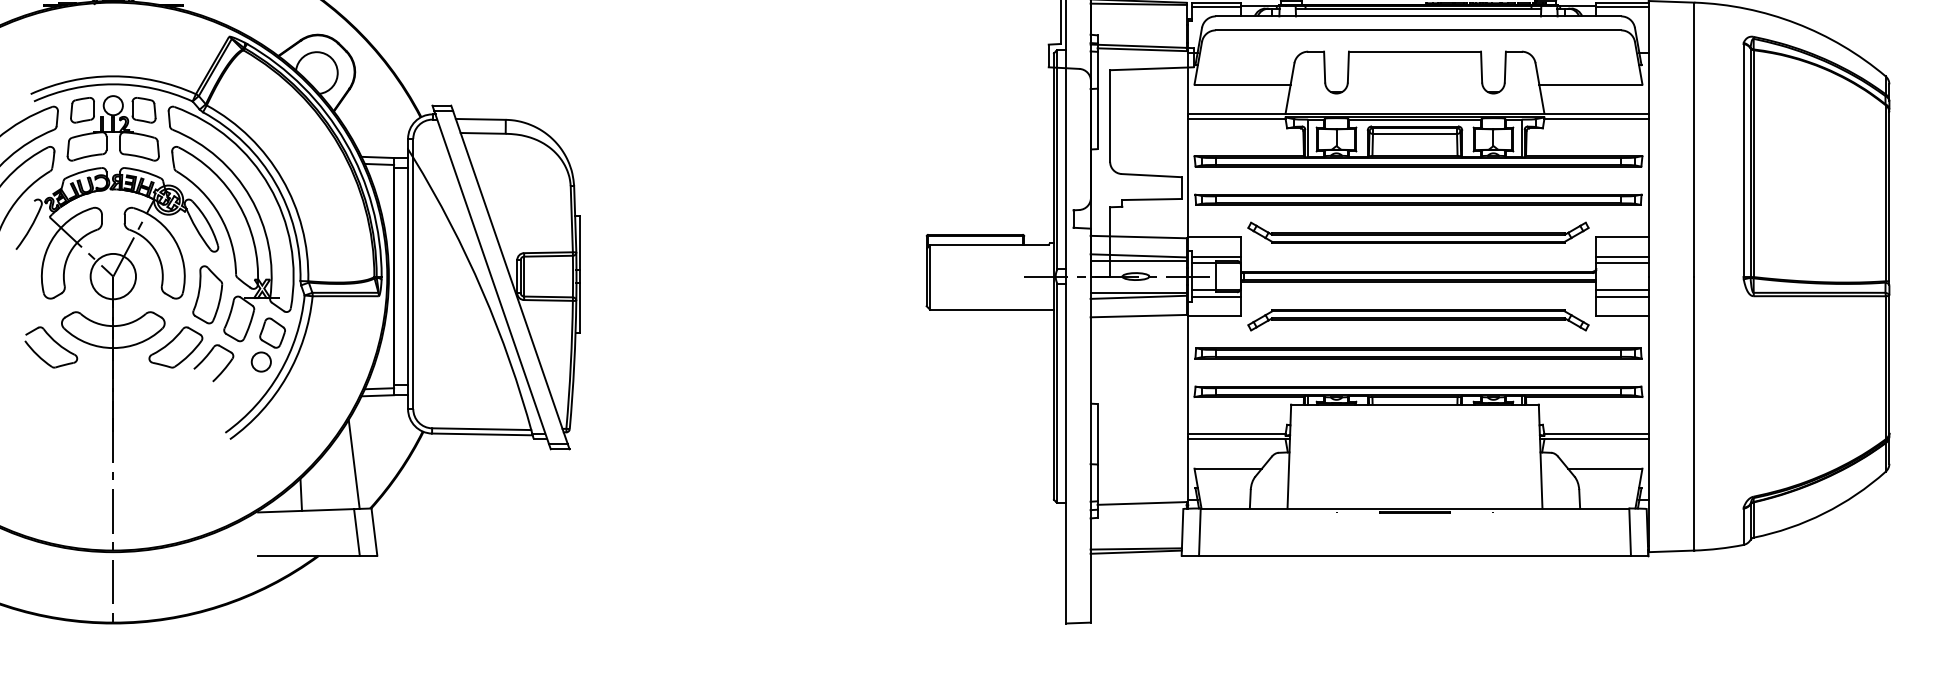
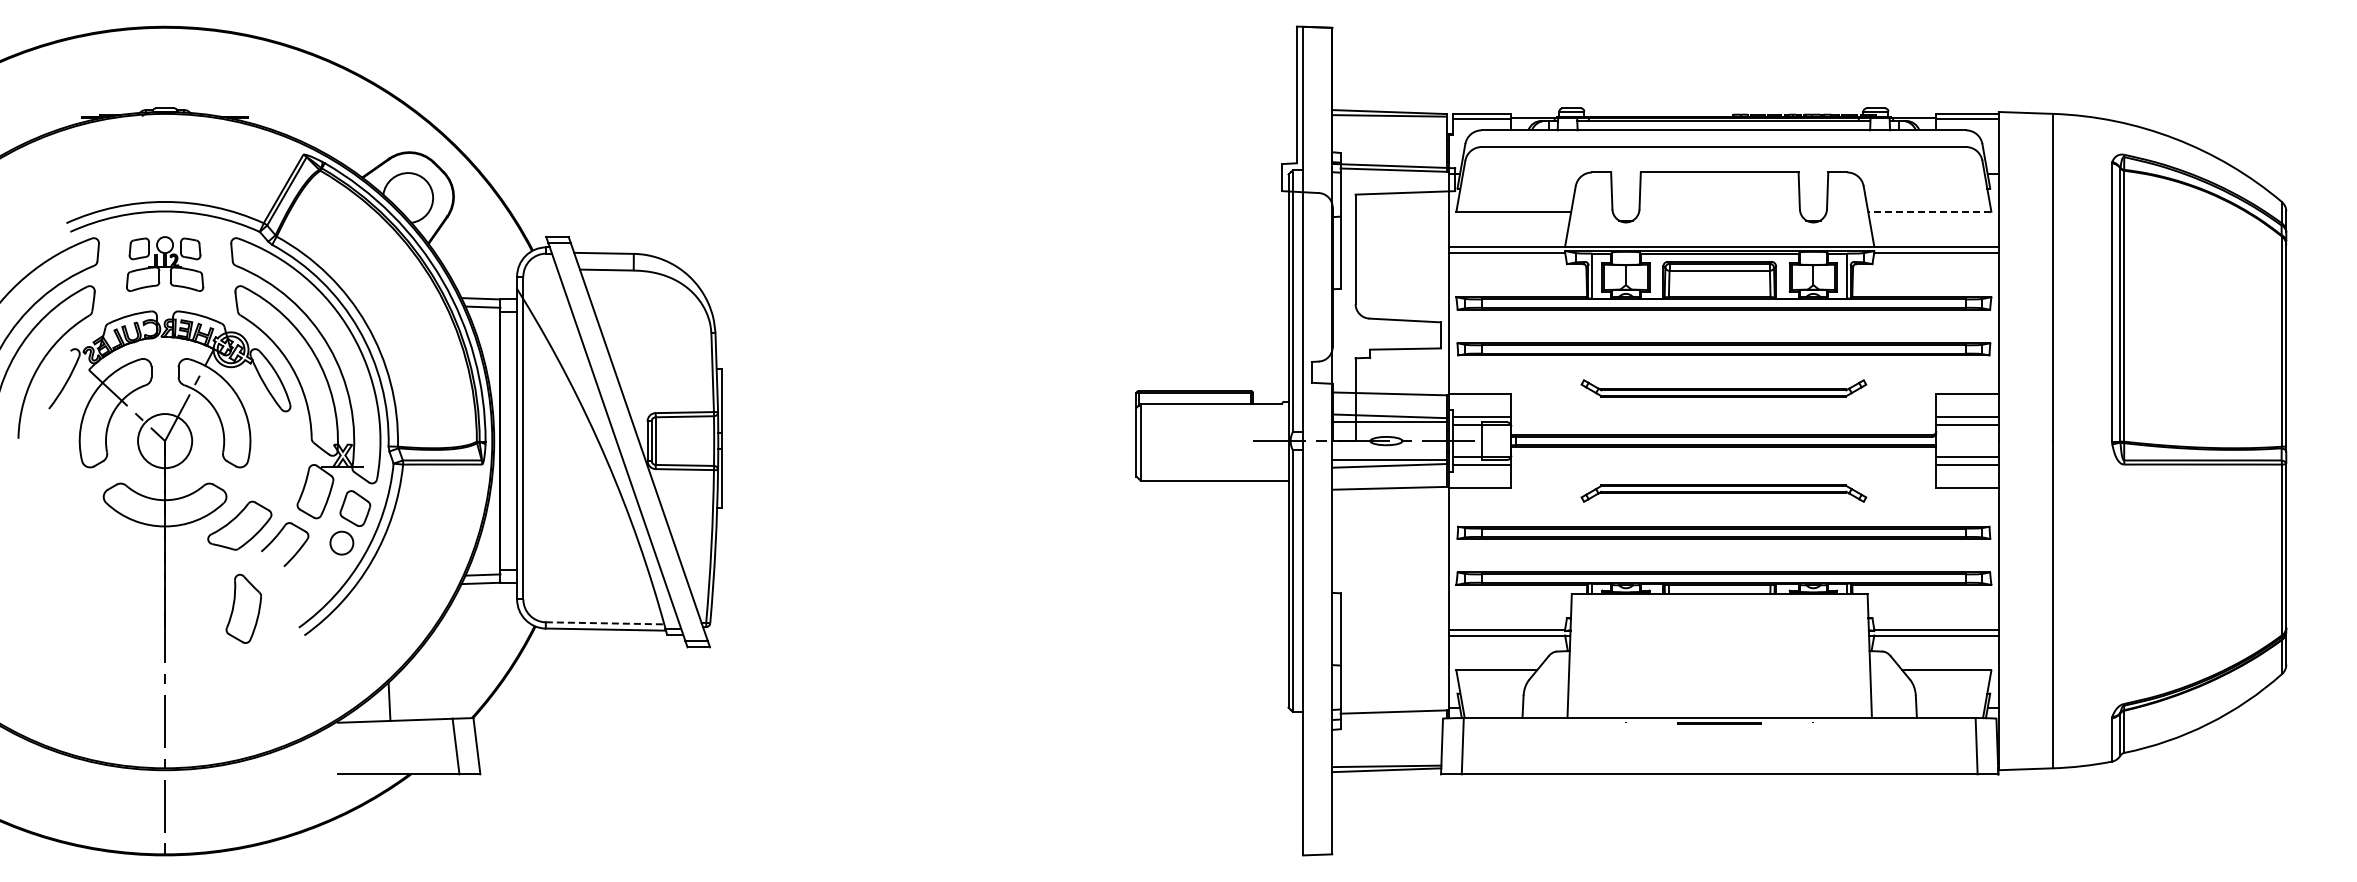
line: (1590, 84) -> (1929, 211), solid -> dashed
part: (112, 127) -> (164, 263), size x0.7
part: (1418, 232) -> (1723, 388), size x0.7
part: (207, 294) -> (243, 608), moved
part: (1418, 320) -> (1723, 493), size x0.7
part: (53, 341) -> (93, 518), removed
line: (482, 429) -> (605, 623), solid -> dashed
line: (353, 464) -> (452, 665), removed

